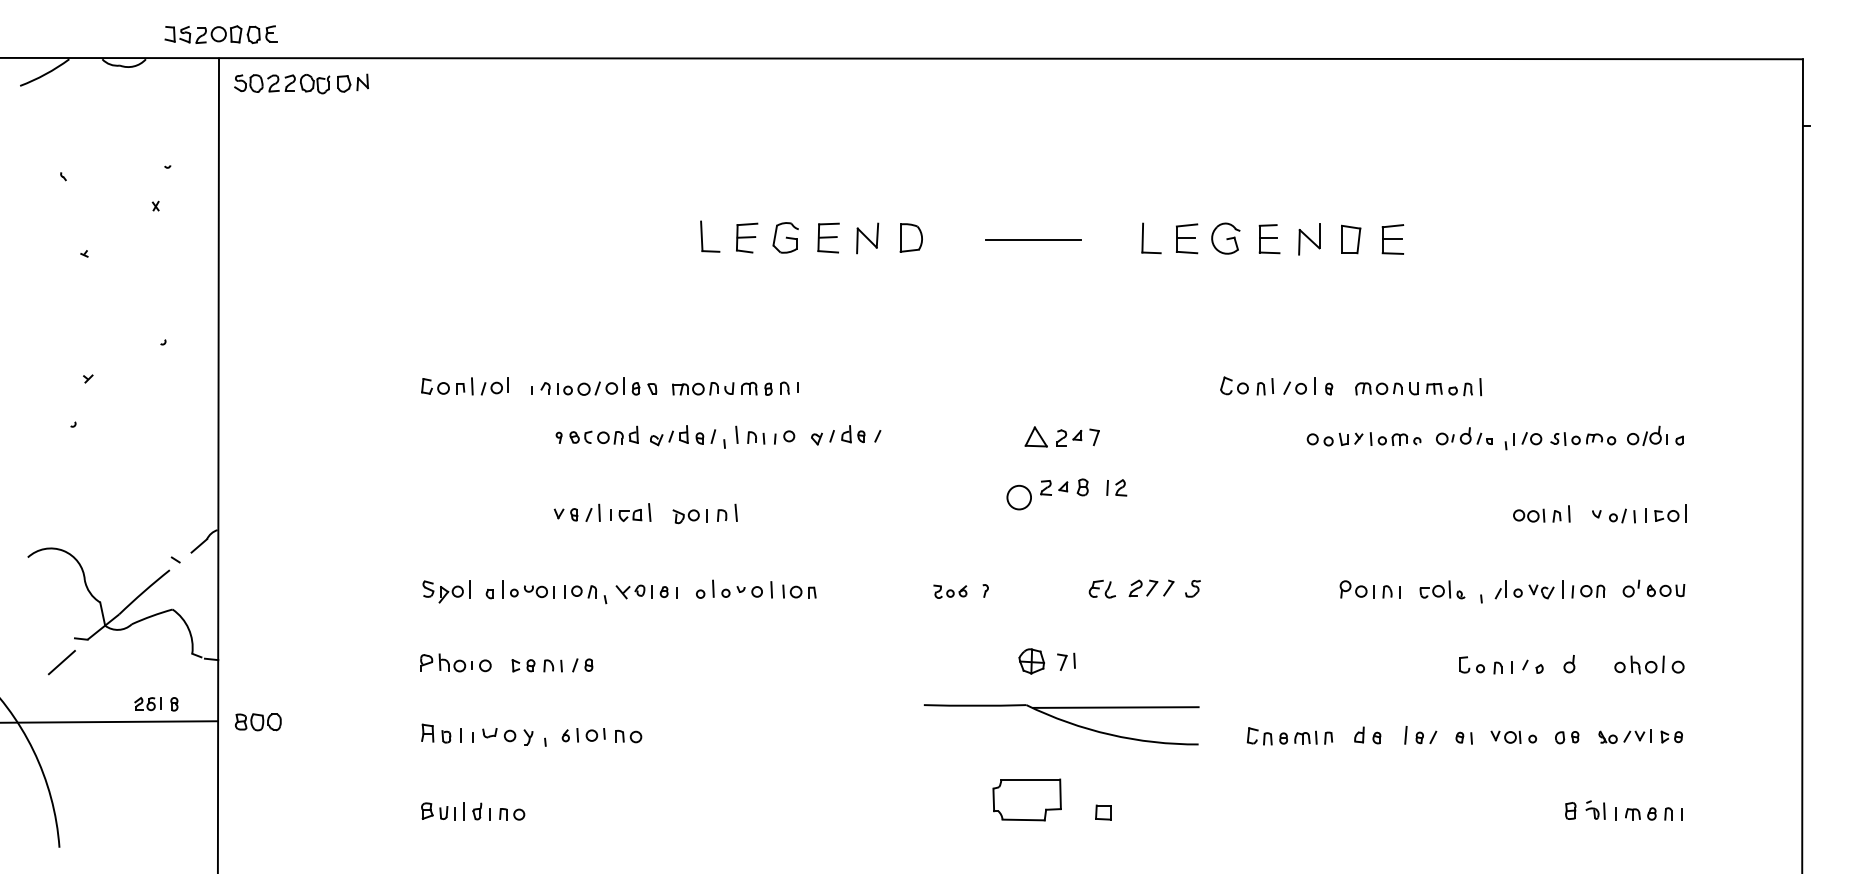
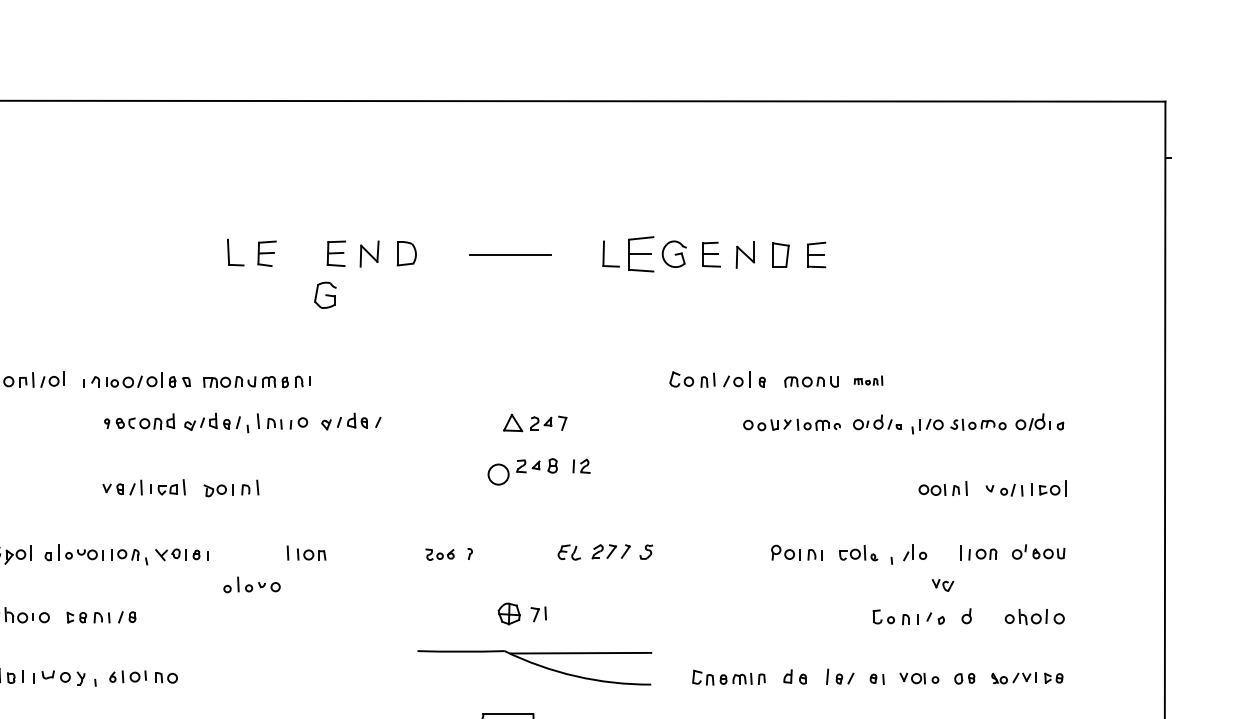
part: (785, 237) -> (325, 294), moved
part: (1187, 238) -> (641, 254), size x1.4
part: (1453, 387) -> (868, 380), size x0.6
part: (729, 588) -> (252, 584), moved
part: (1541, 591) -> (942, 585), moved

